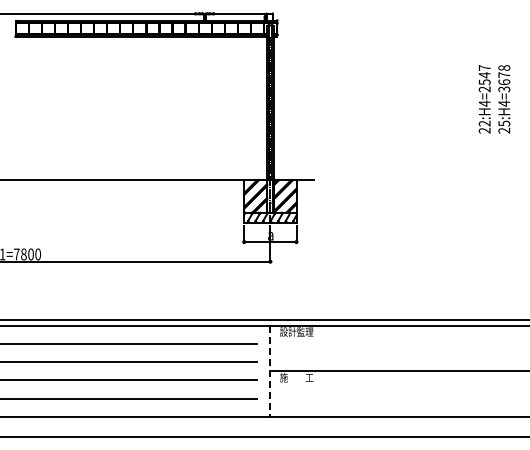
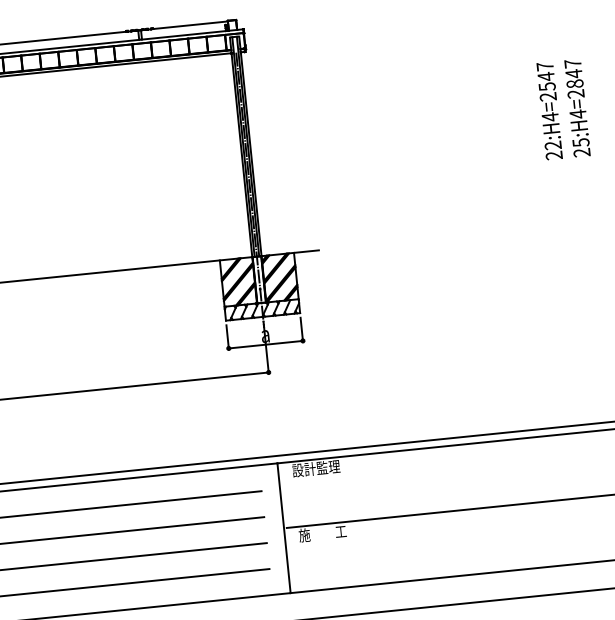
text: (504, 78) -> (574, 78), 25:H4=3678 -> 25:H4=2847
line: (270, 371) -> (284, 528), dashed -> solid

